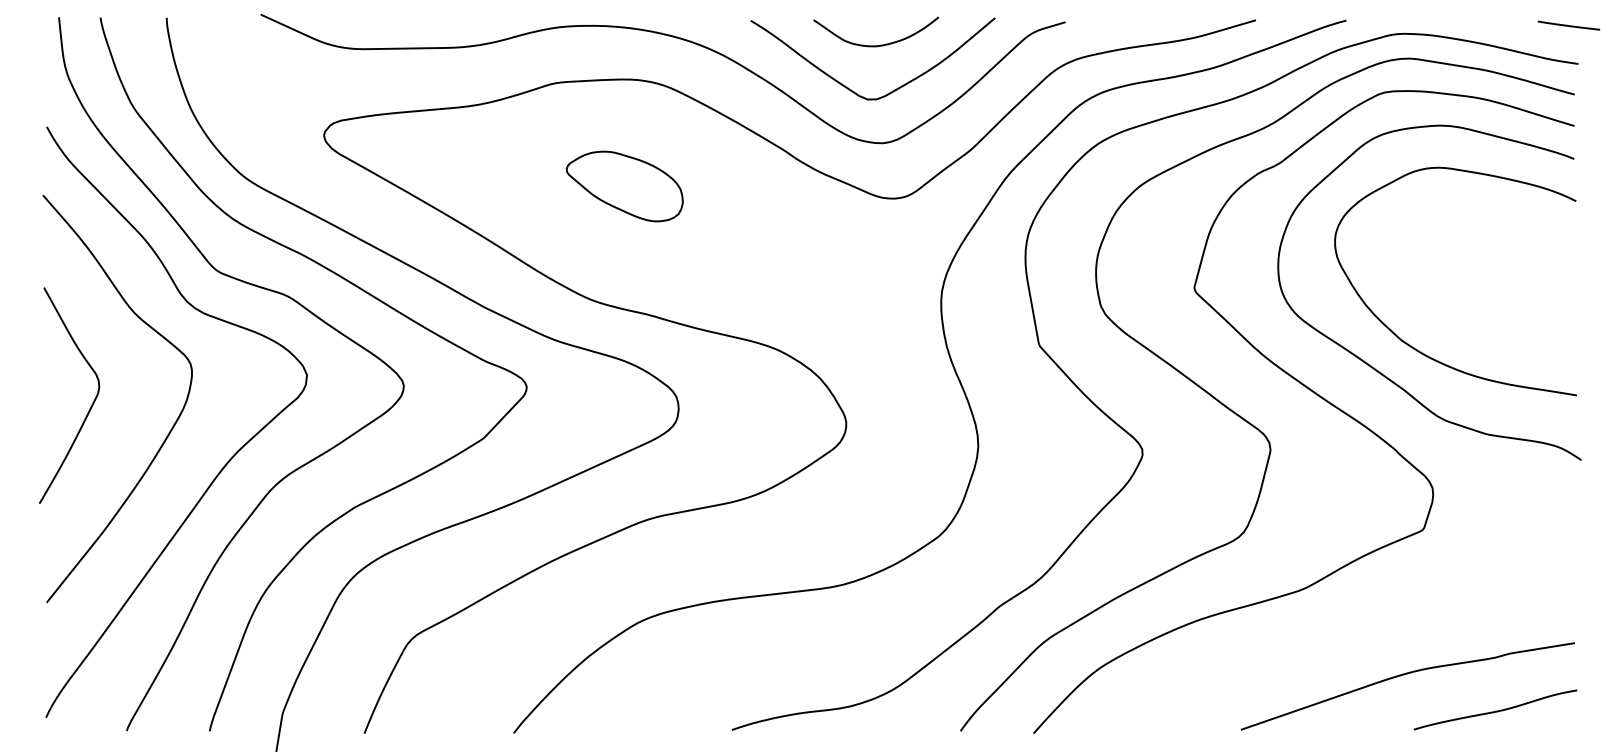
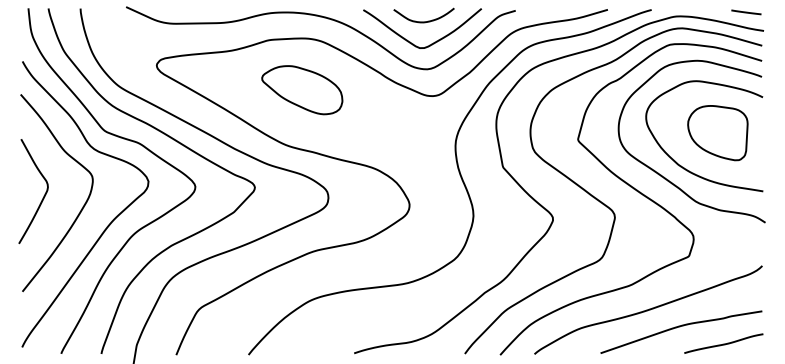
line: (1569, 25) -> (746, 12), moved
part: (625, 186) -> (302, 90), size x1.43
part: (1482, 275) -> (717, 133), added
curve: (1339, 639) -> (648, 309), added

